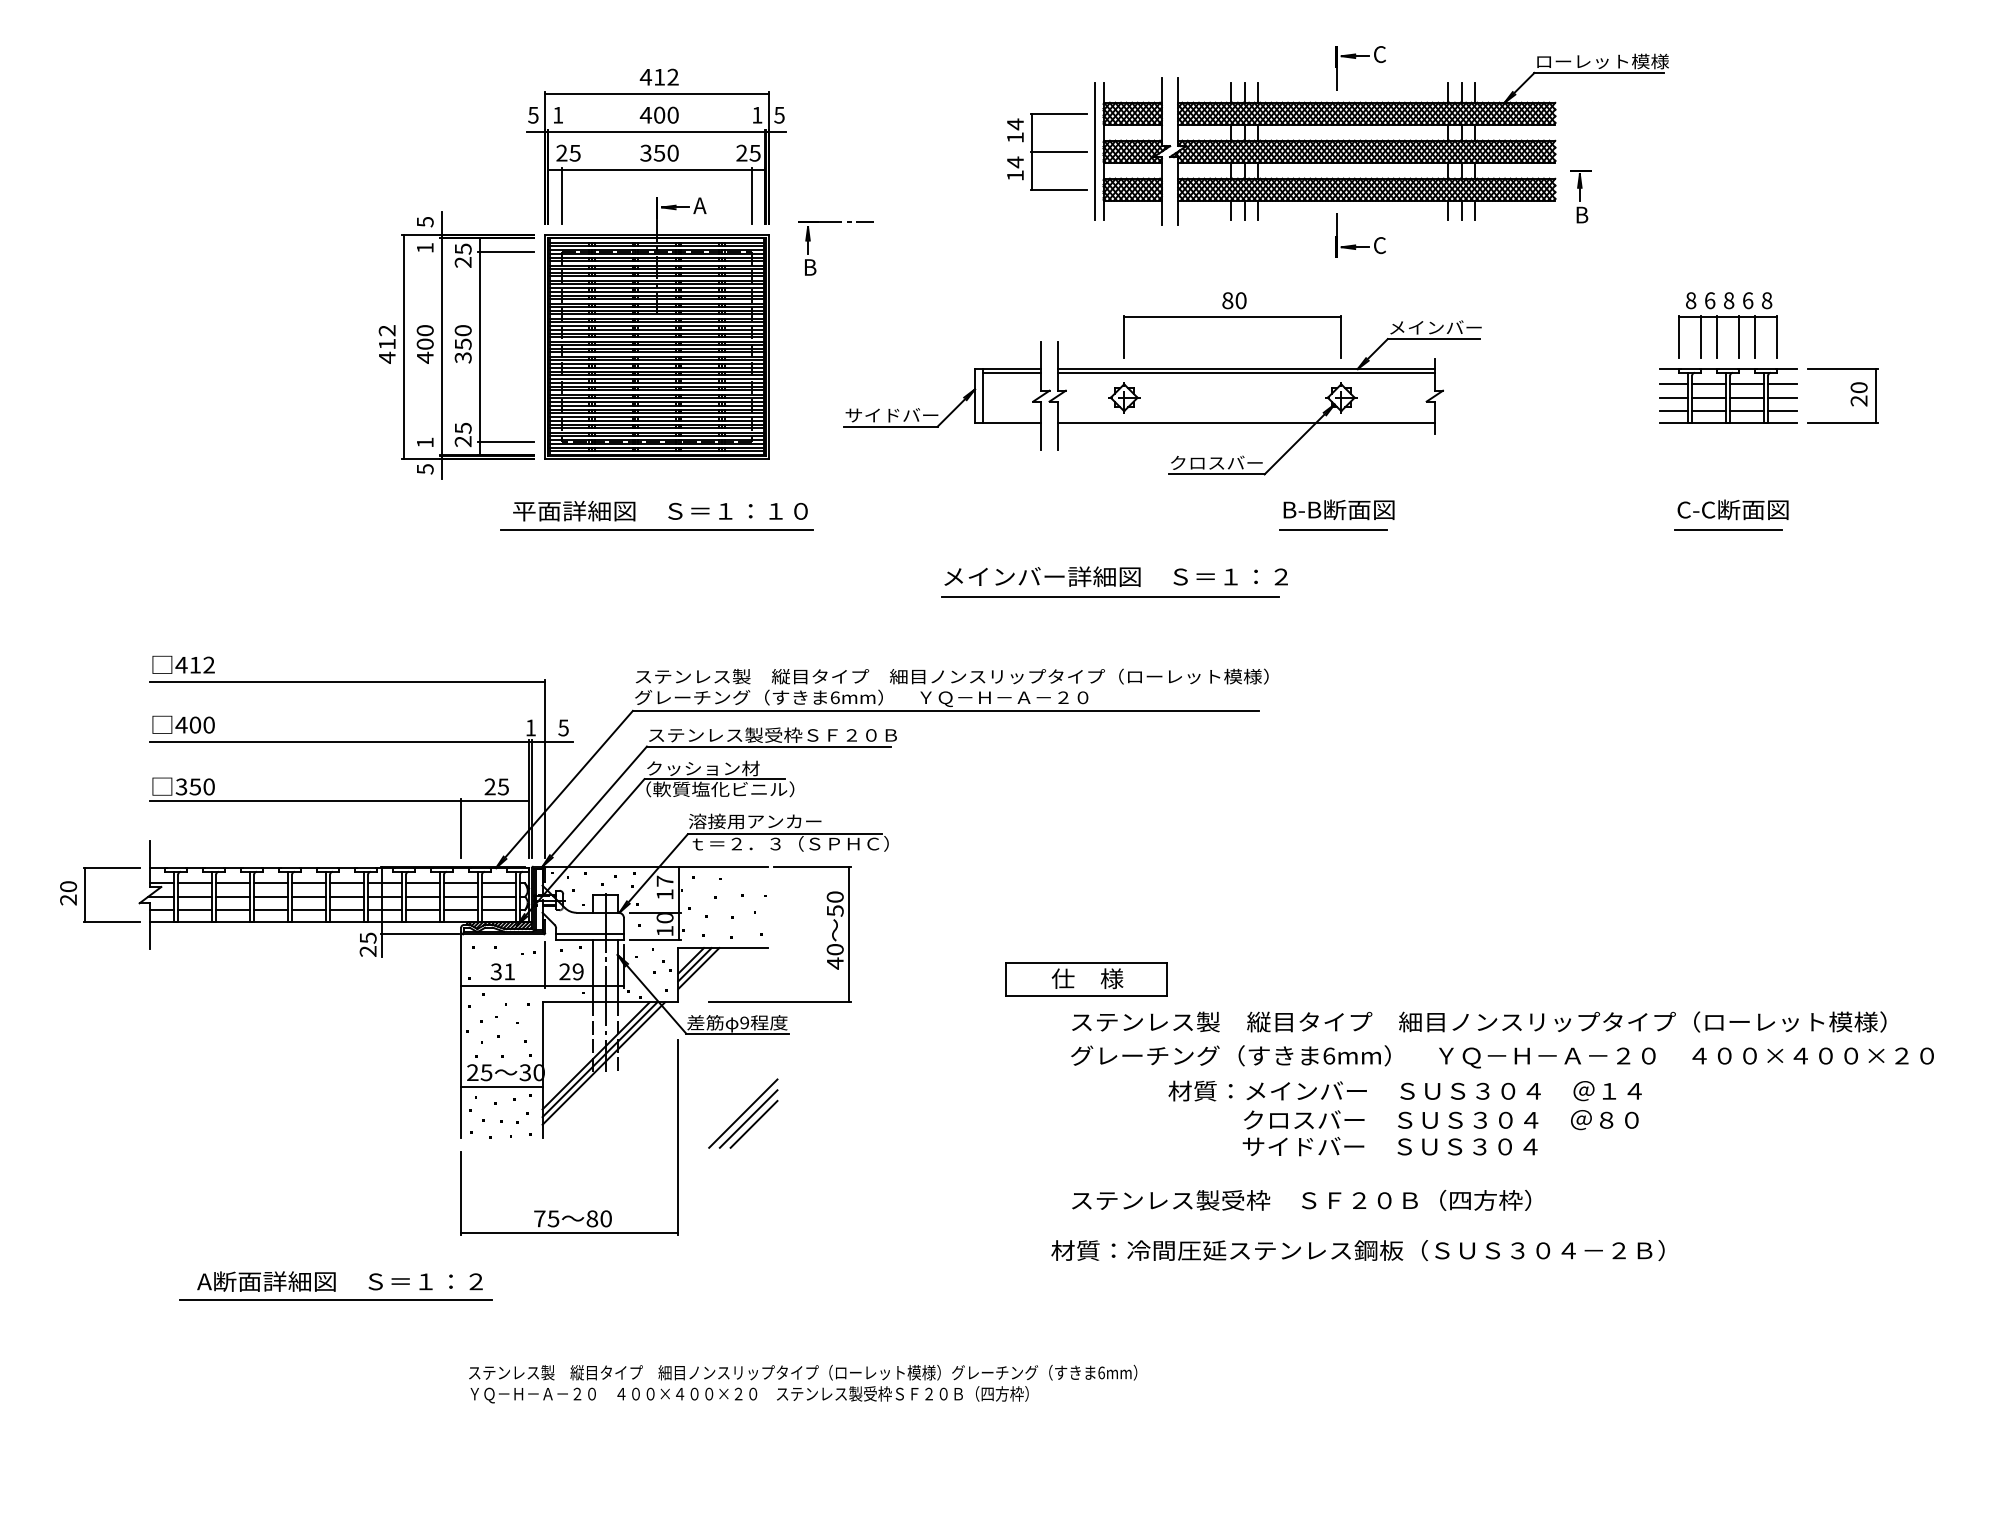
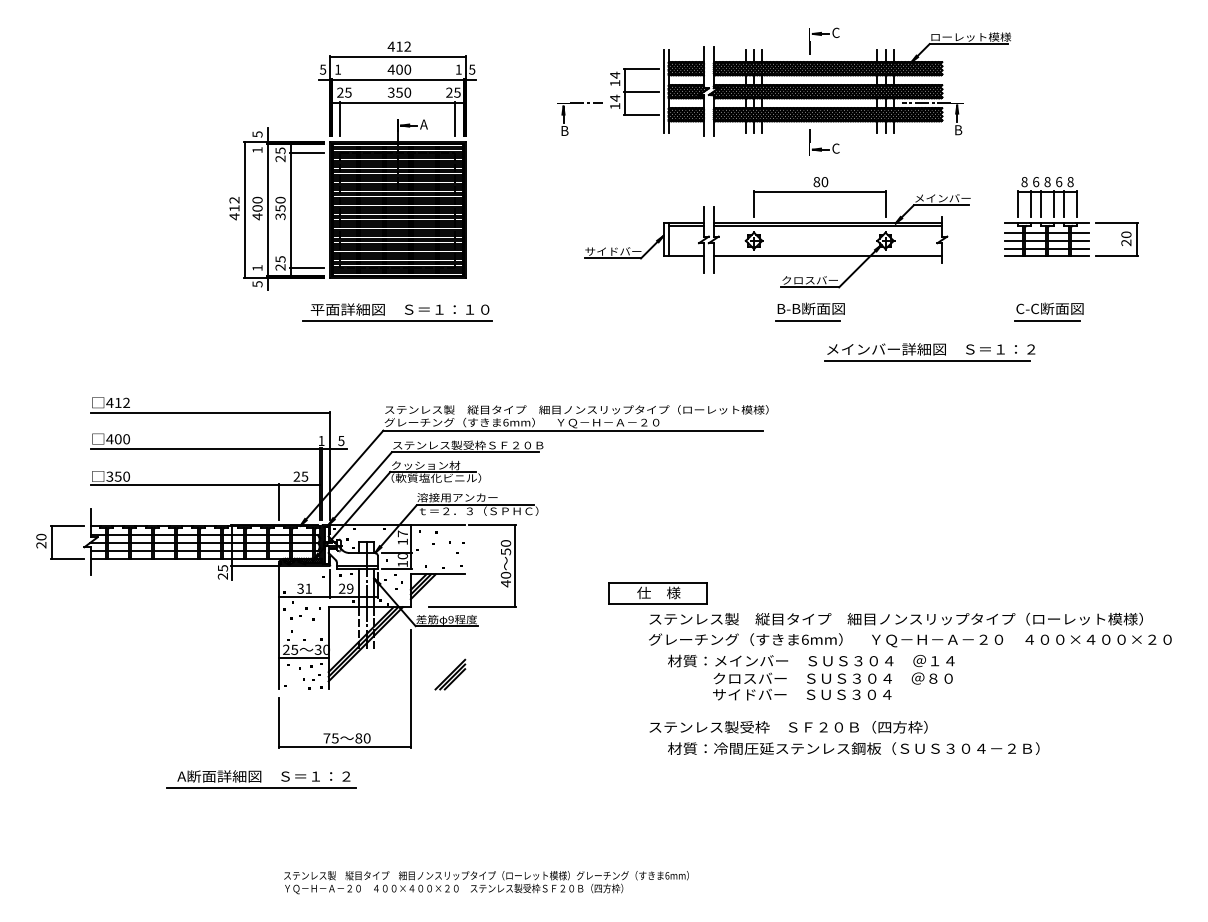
line: (1529, 171) -> (926, 103), added
part: (811, 241) -> (565, 115), moved
part: (1162, 383) -> (777, 232), moved
part: (1113, 581) -> (929, 352), moved
part: (743, 1113) -> (450, 674), size x0.71
text: (1405, 1118) -> (811, 677), moved
text: (1357, 1250) -> (853, 748), moved
part: (336, 1286) -> (261, 779), moved
text: (803, 1383) -> (486, 882), moved

